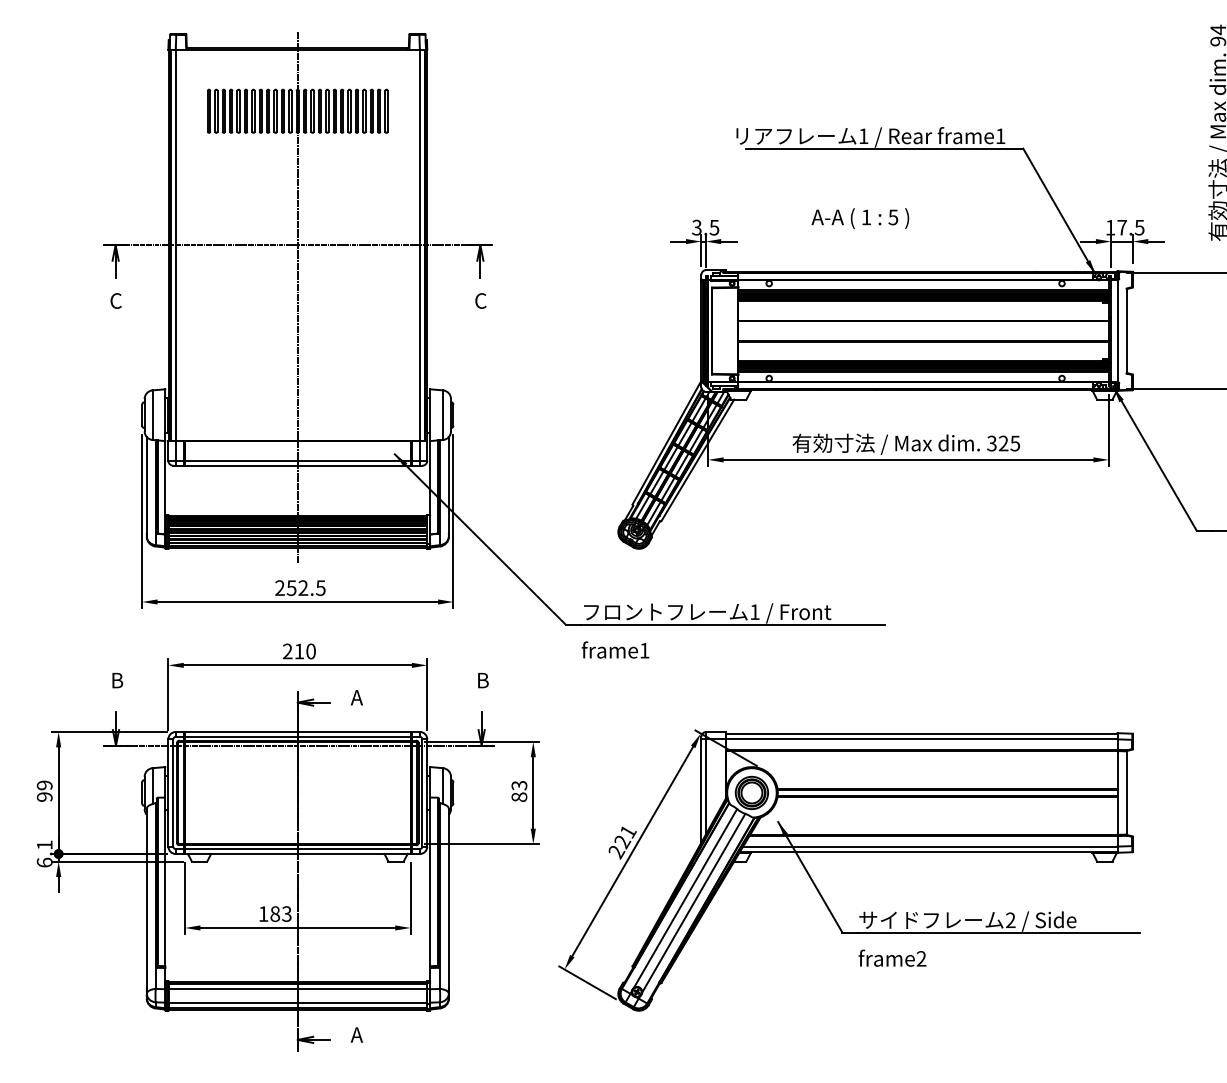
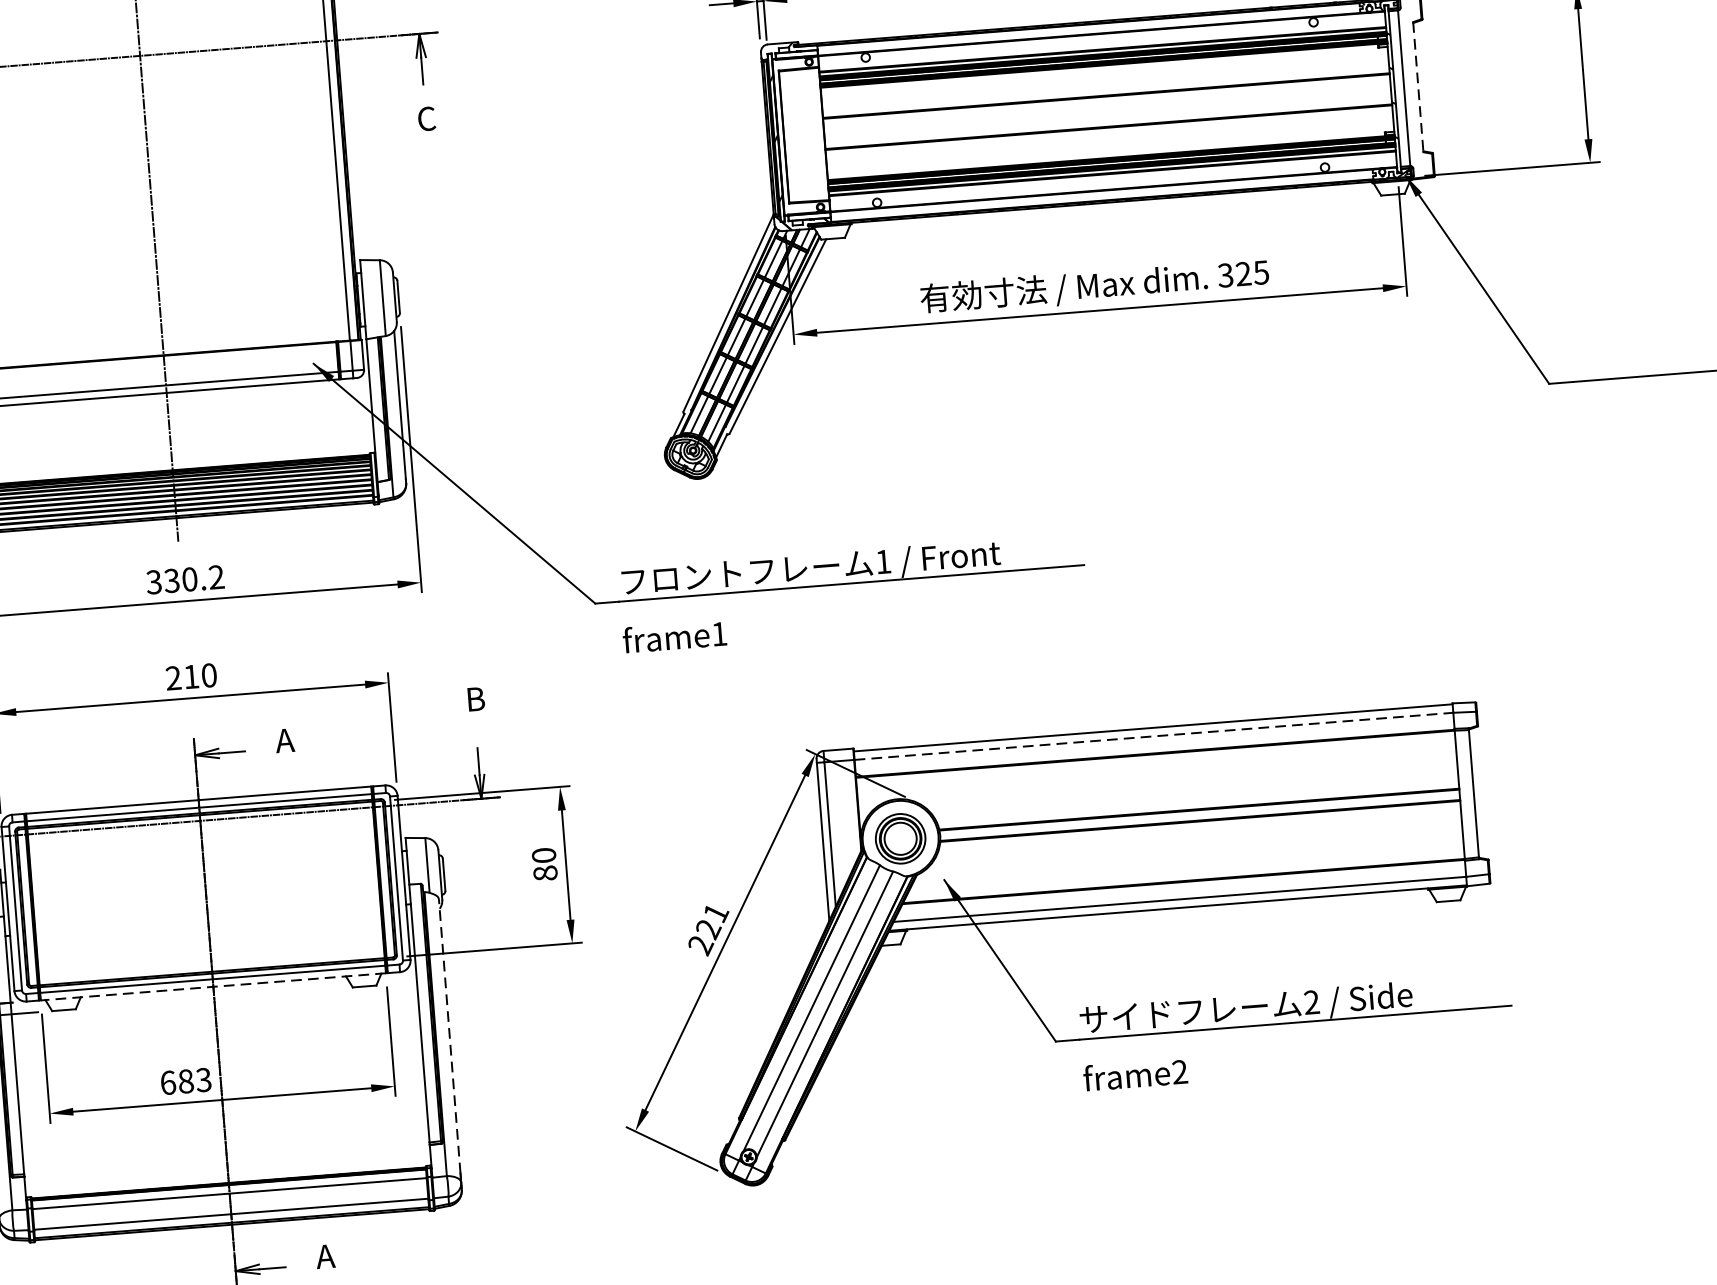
line: (1126, 331) -> (1418, 87), solid -> dashed
text: (300, 587) -> (185, 578), 252.5 -> 330.2
line: (921, 739) -> (1153, 736), solid -> dashed
text: (519, 785) -> (544, 855), 83 -> 80
line: (297, 854) -> (212, 987), solid -> dashed
line: (448, 897) -> (449, 1035), solid -> dashed
text: (263, 913) -> (168, 1081), 183 -> 683

